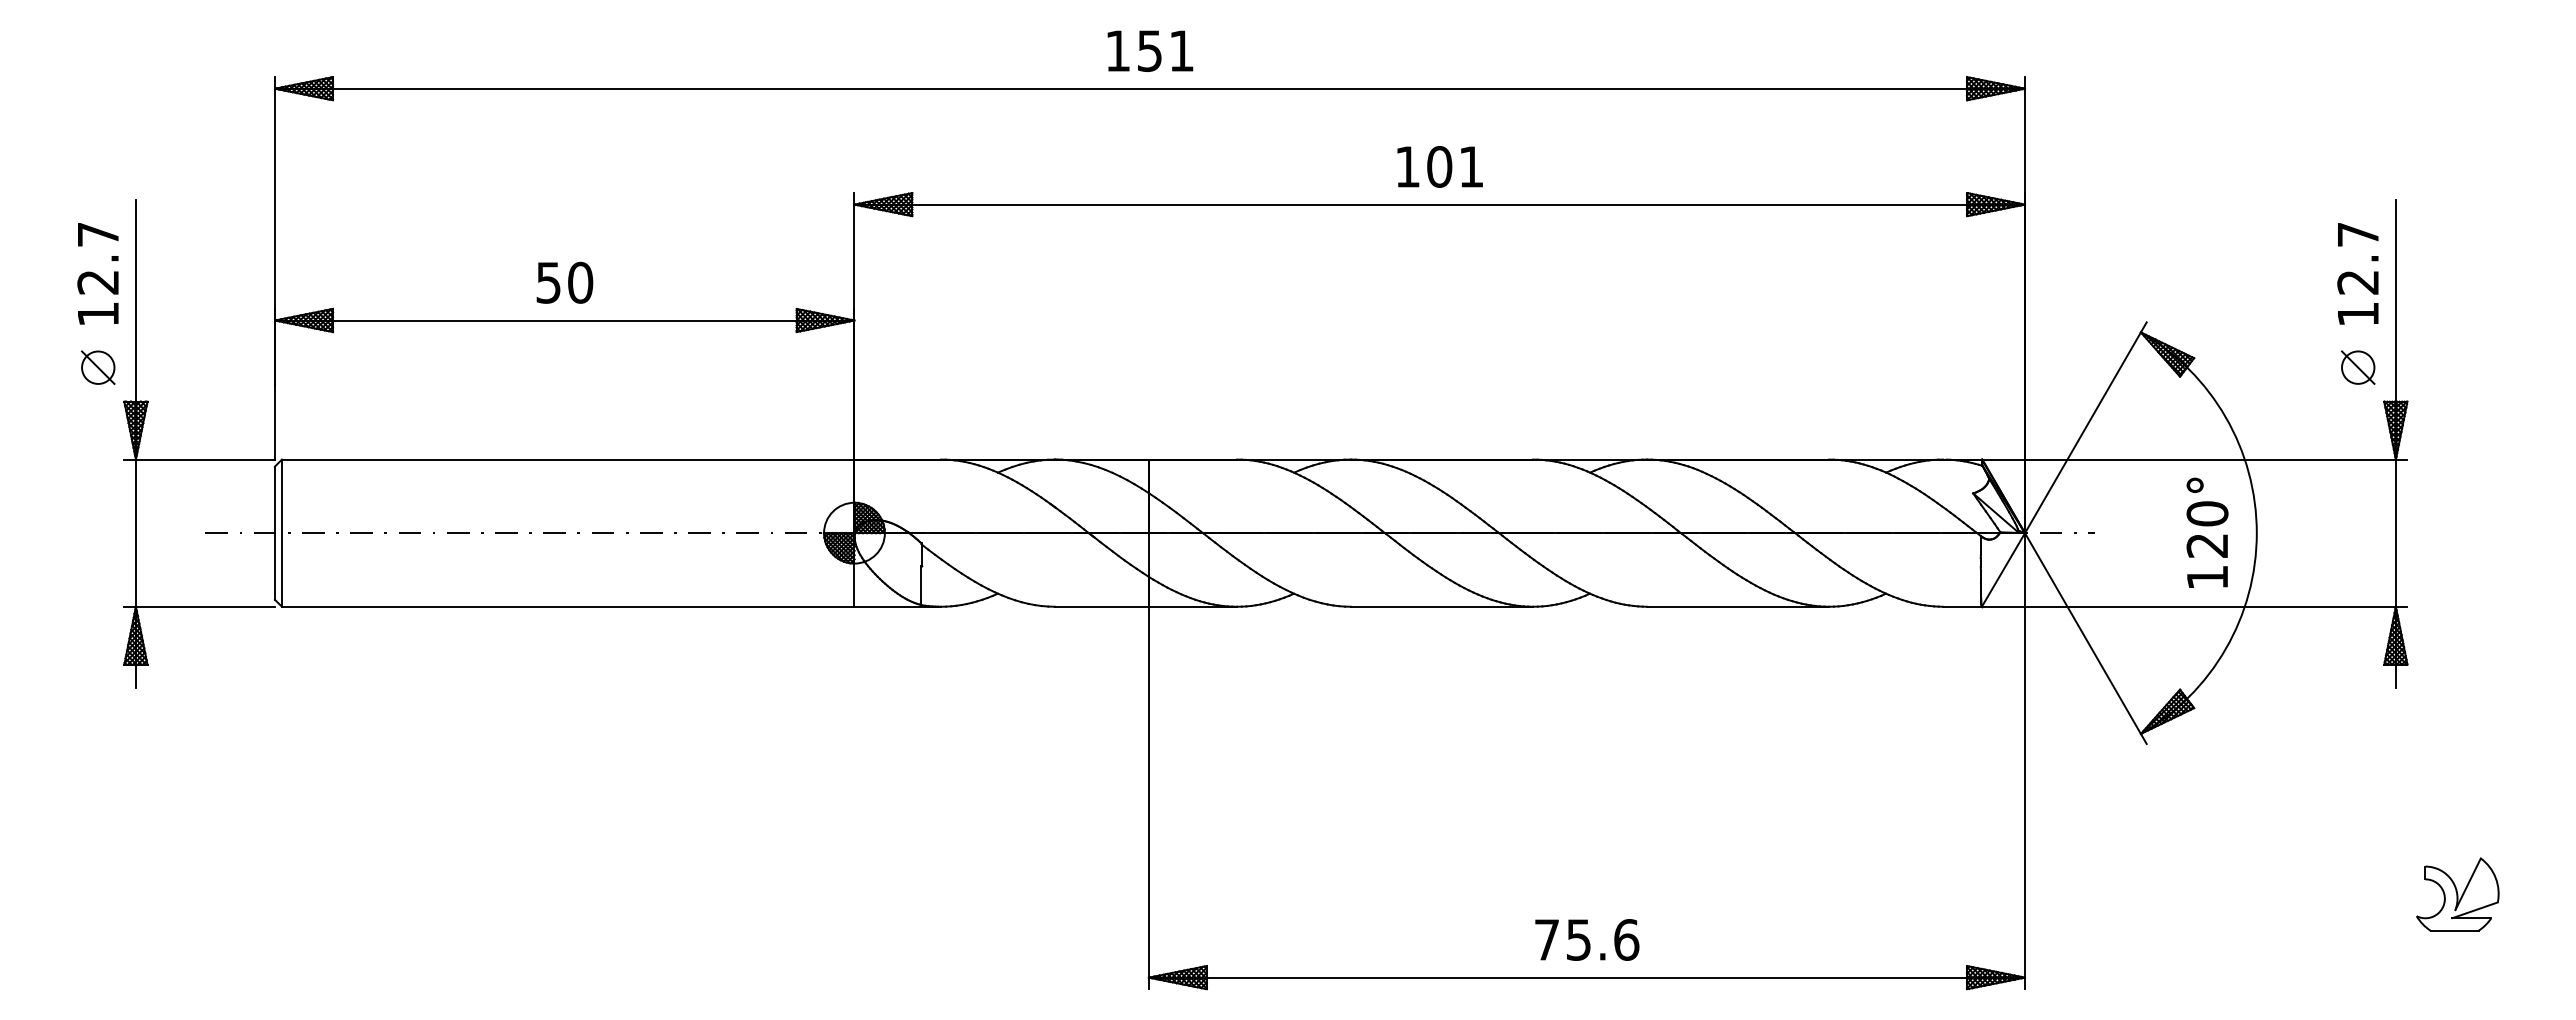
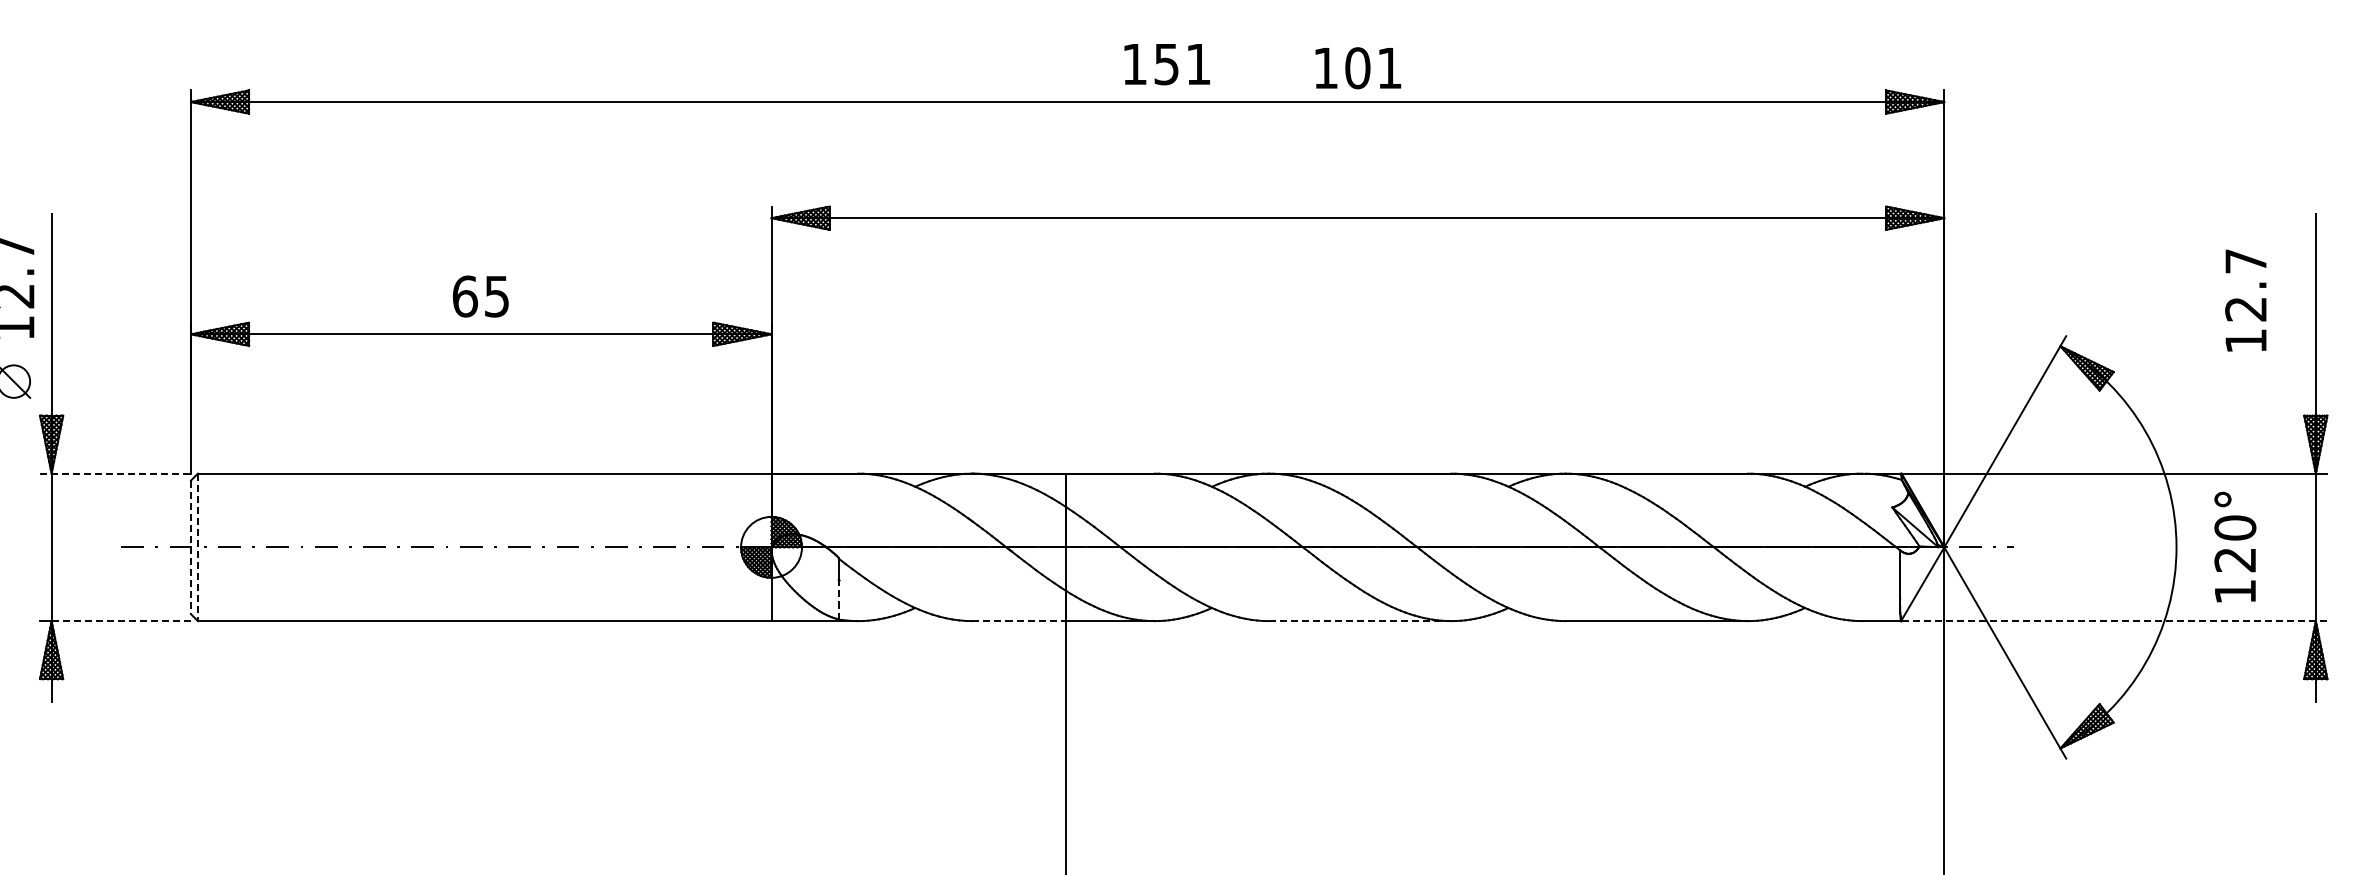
text: (1150, 50) -> (1167, 63), moved
text: (1439, 166) -> (1357, 67), moved
text: (2357, 273) -> (2245, 300), moved
text: (564, 282) -> (481, 296), 50 -> 65
part: (2357, 367) -> (2277, 381), removed
line: (200, 459) -> (116, 473), solid -> dashed
text: (2207, 532) -> (2235, 546), moved
line: (275, 533) -> (191, 547), solid -> dashed
line: (281, 533) -> (197, 547), solid -> dashed
line: (921, 585) -> (838, 599), solid -> dashed
line: (205, 606) -> (121, 620), solid -> dashed
line: (1101, 606) -> (1019, 620), solid -> dashed
line: (1442, 606) -> (1360, 620), solid -> dashed
line: (2195, 606) -> (2115, 620), solid -> dashed

